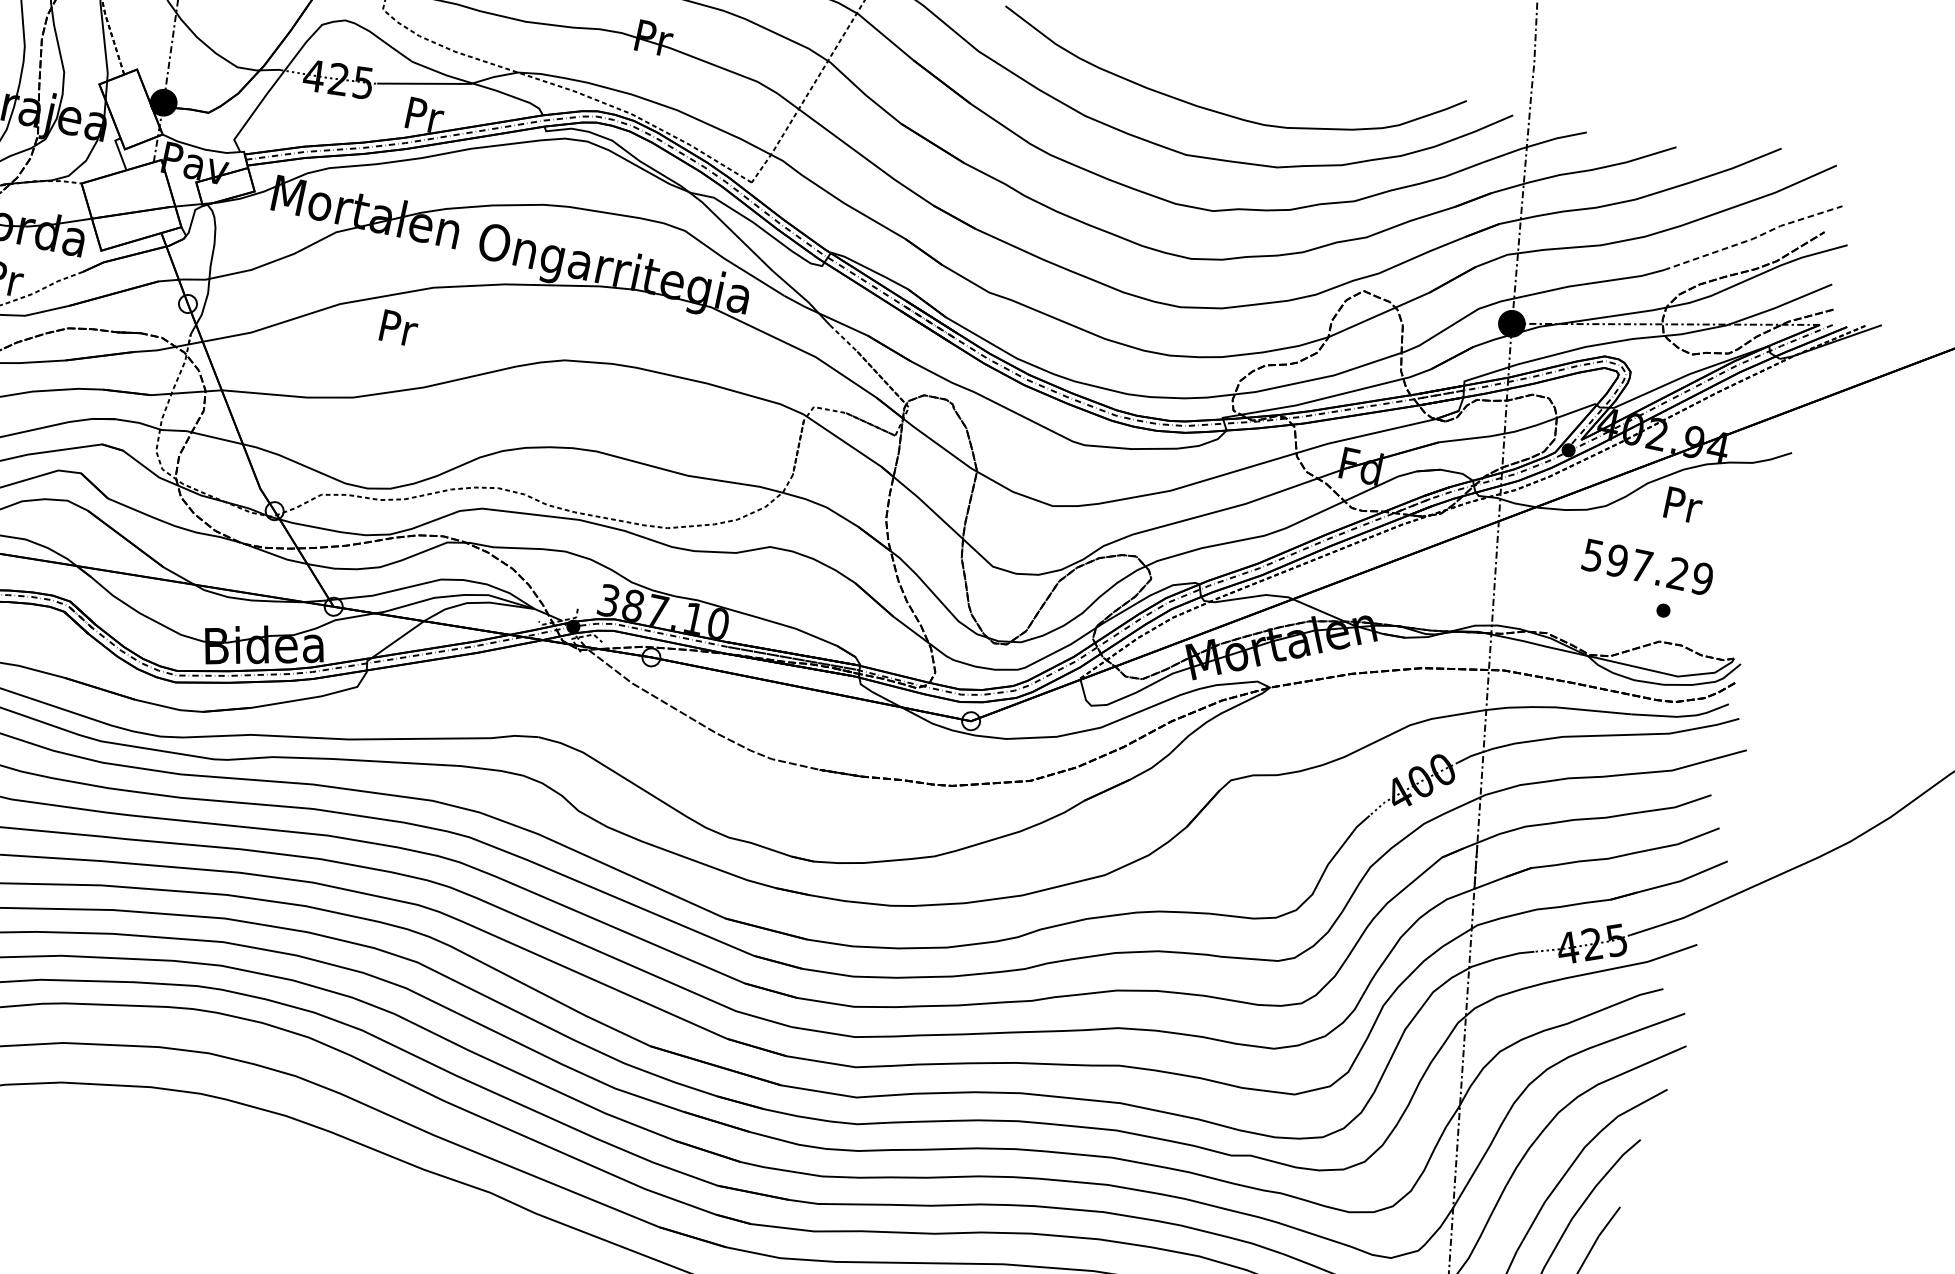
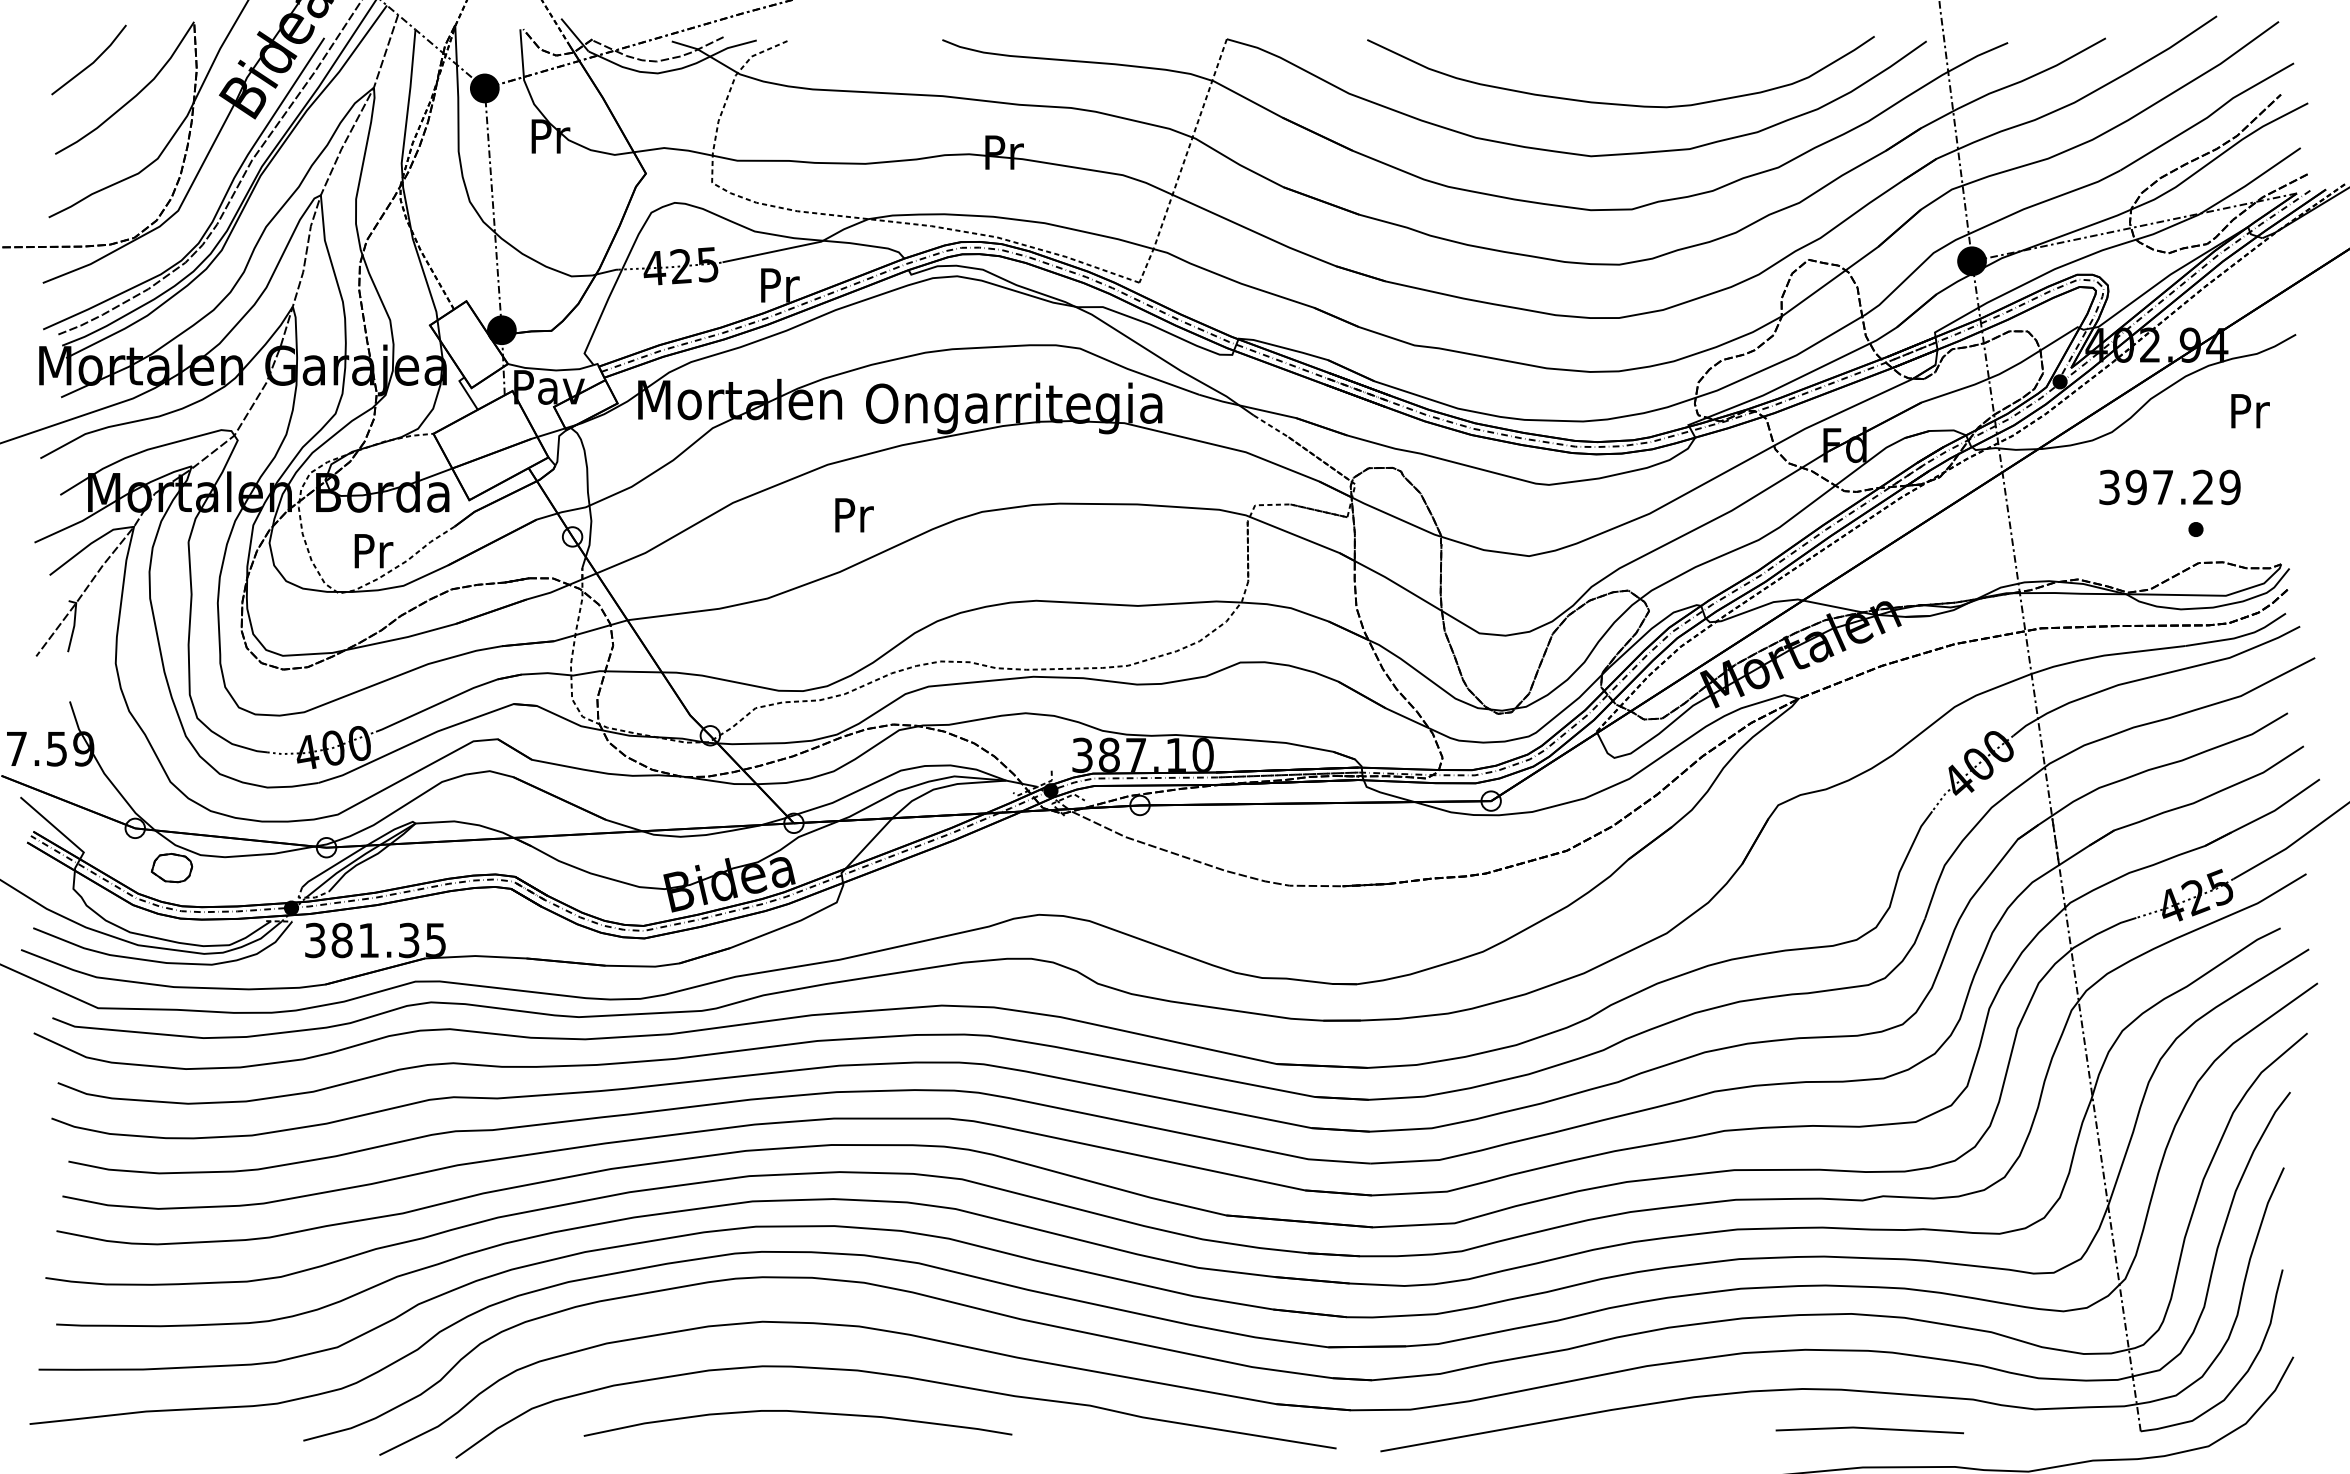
line: (1754, 238) -> (2208, 117), dashed -> solid
text: (399, 328) -> (854, 515), moved
text: (1683, 505) -> (2250, 411), moved
text: (1593, 554) -> (2109, 486), 597.29 -> 397.29
curve: (223, 1142) -> (797, 1412), added

